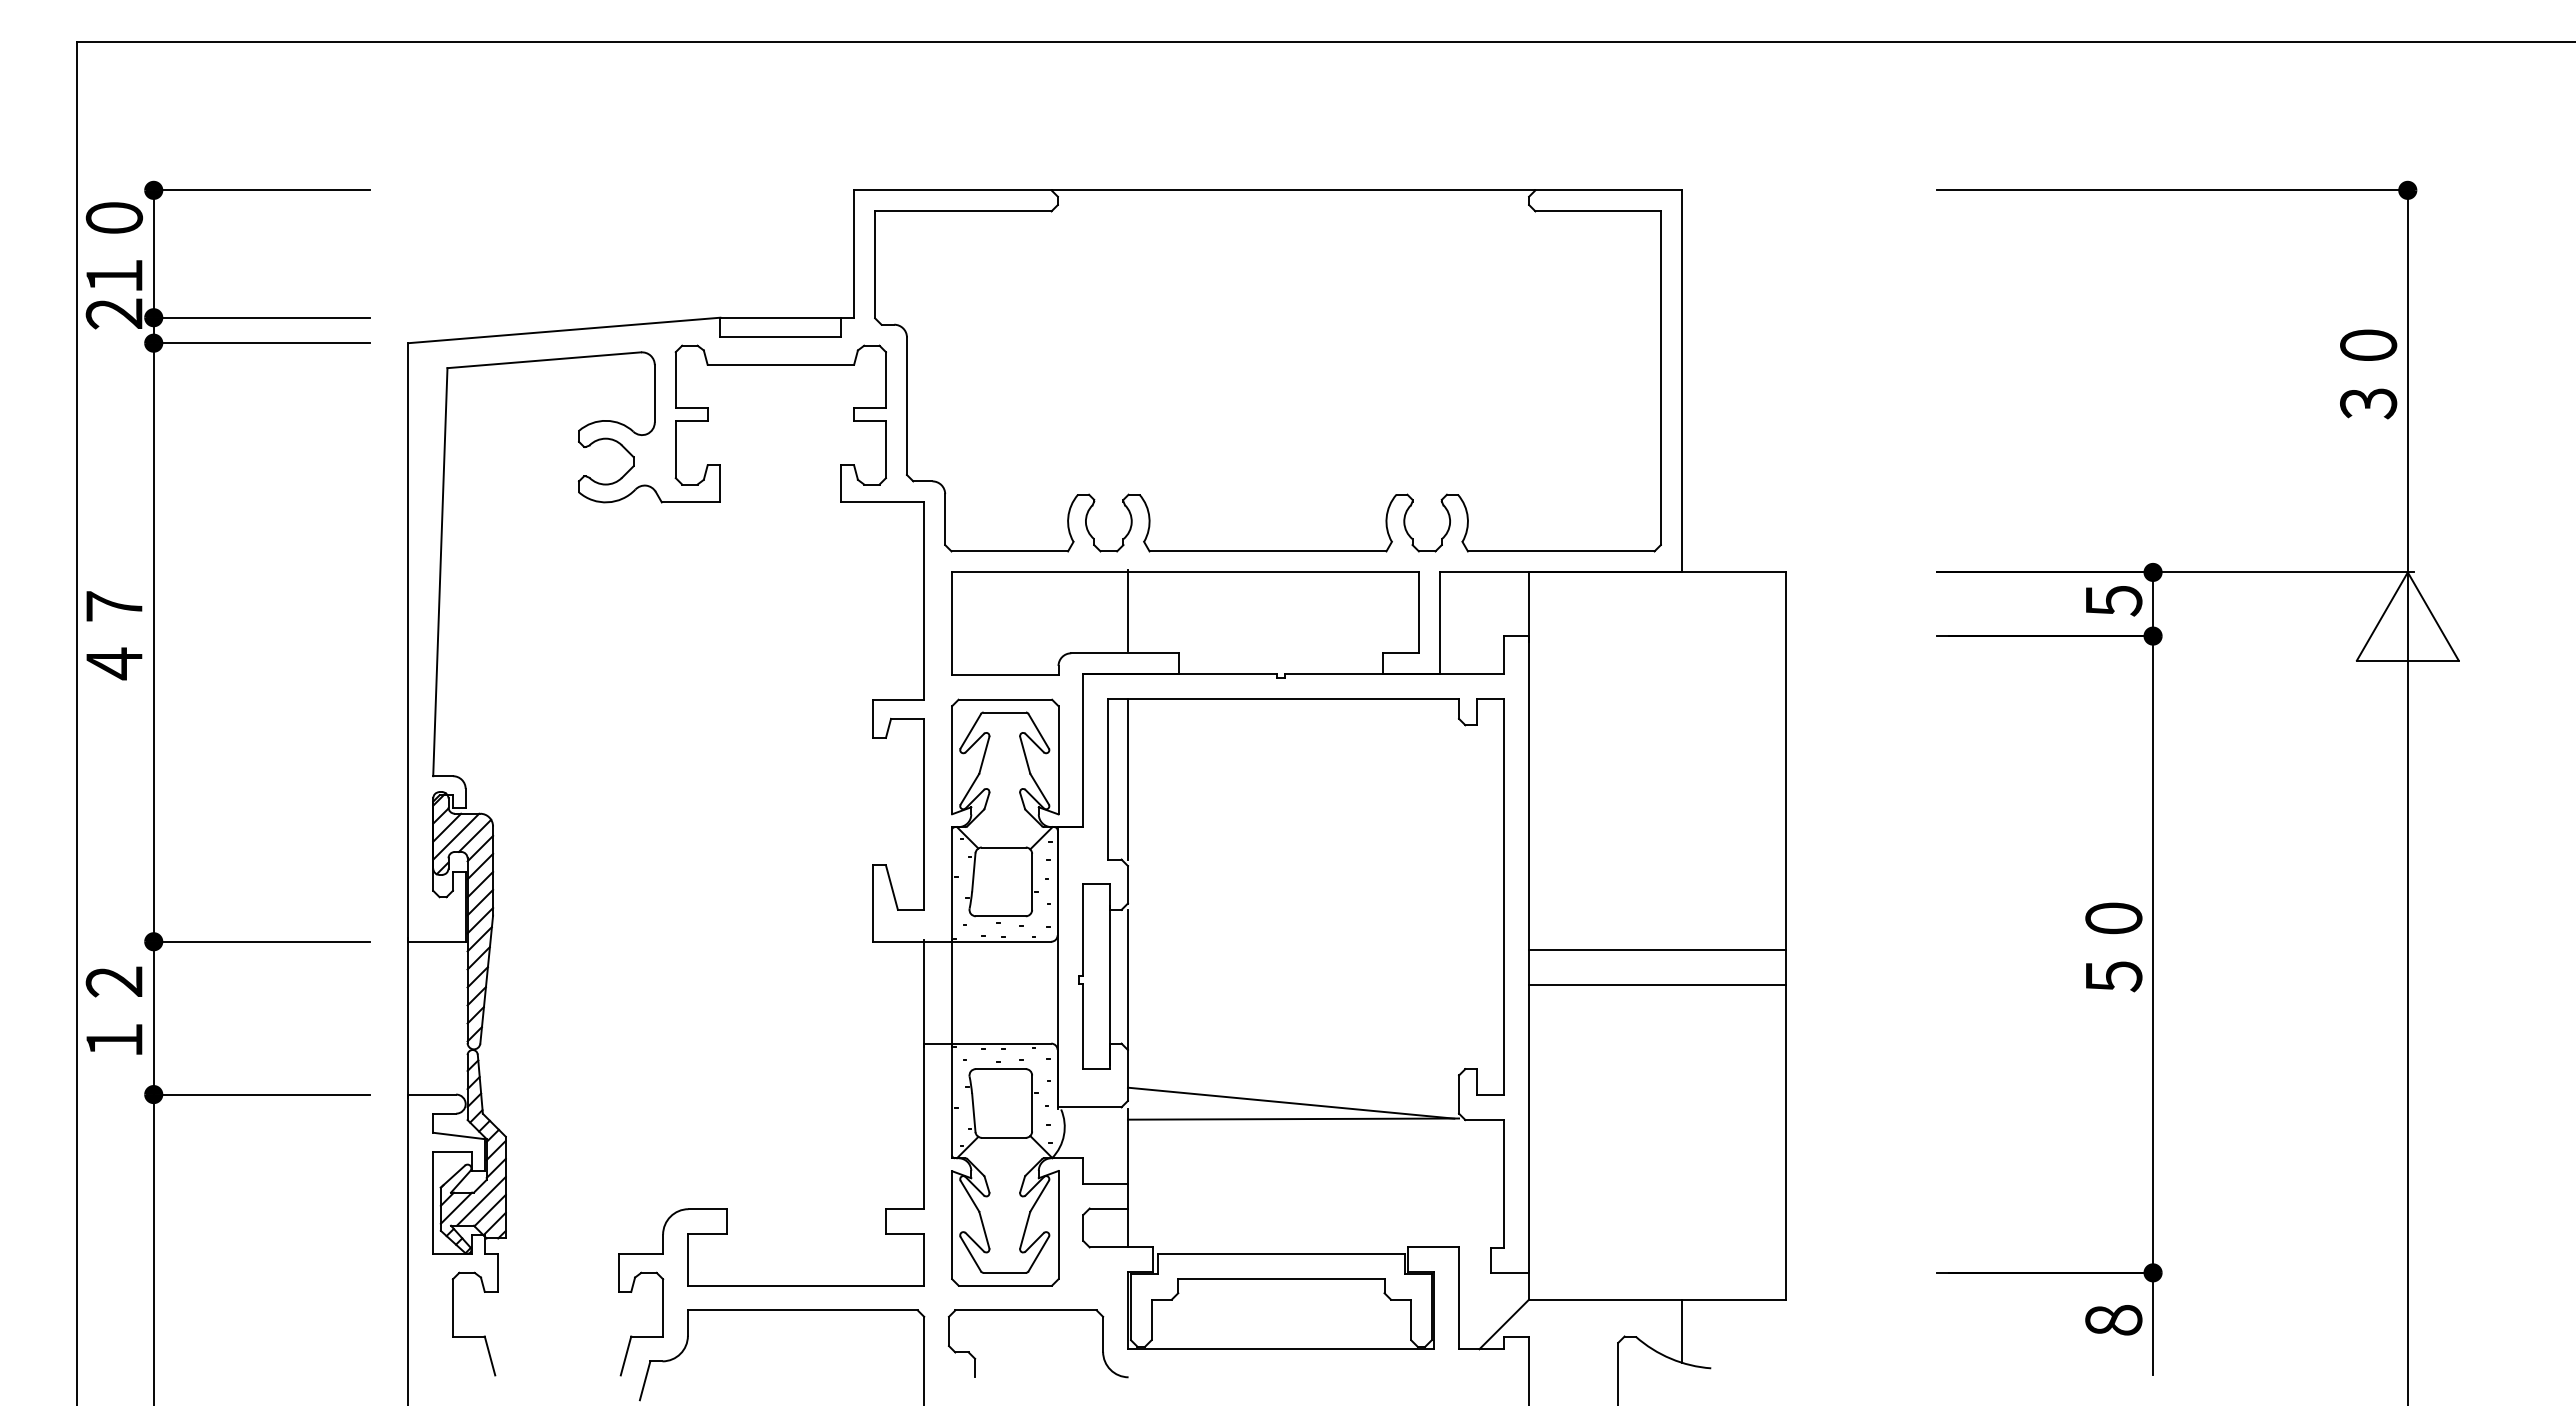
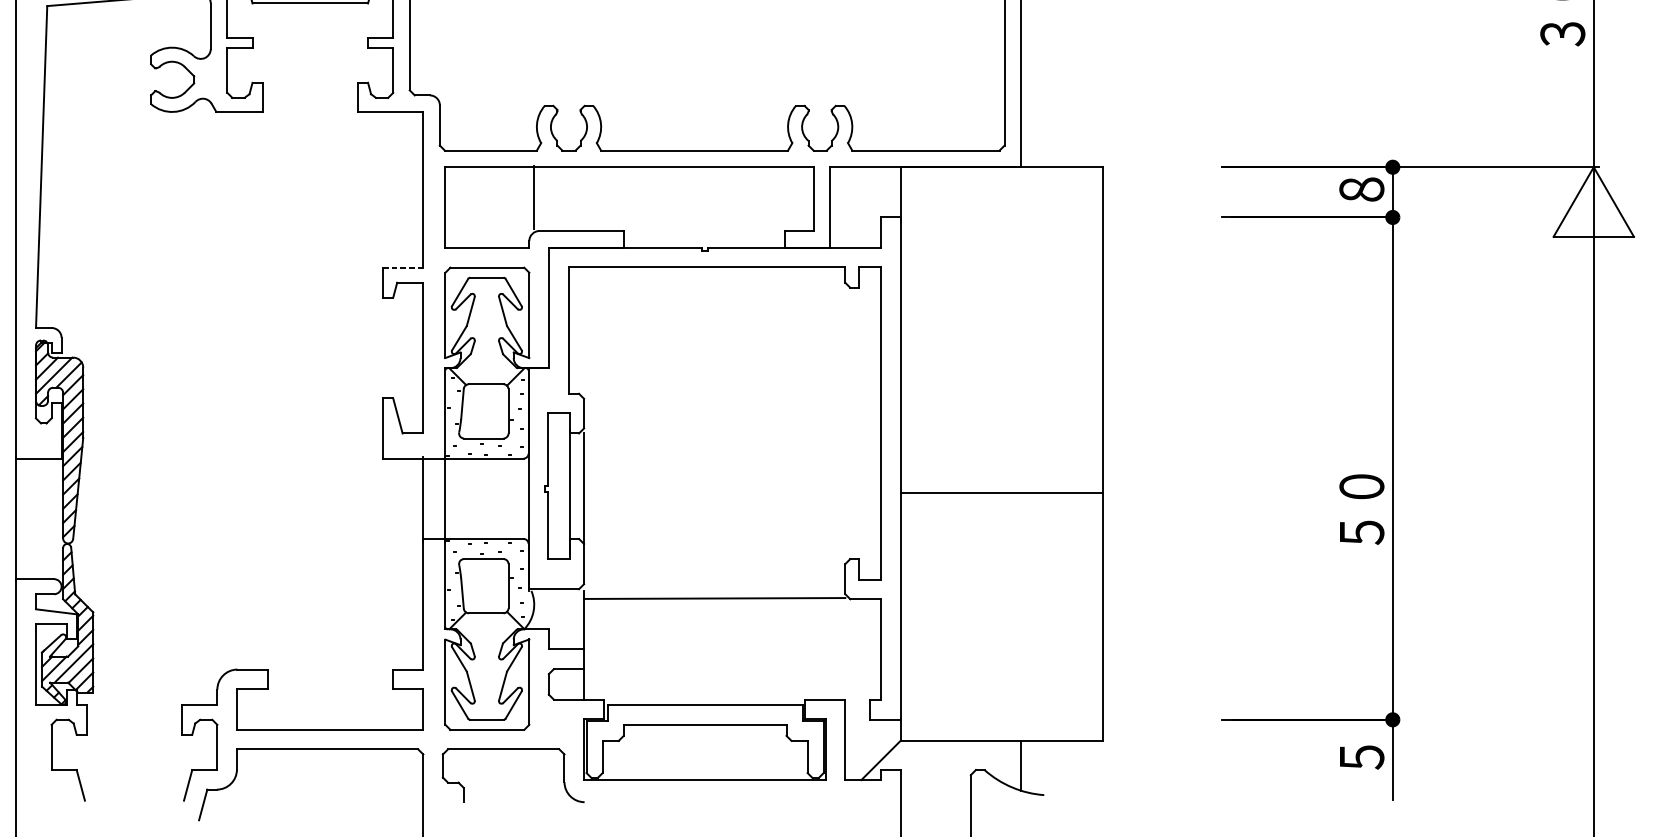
text: (2113, 600) -> (1361, 189), ５ -> ８
line: (1127, 610) -> (534, 197), moved
line: (898, 699) -> (403, 267), solid -> dashed
line: (1127, 779) -> (583, 330), removed
text: (2113, 947) -> (1361, 509), moved
line: (1657, 949) -> (1001, 464), removed
line: (1290, 1102) -> (712, 585), removed
text: (2113, 1320) -> (1361, 757), ８ -> ５

